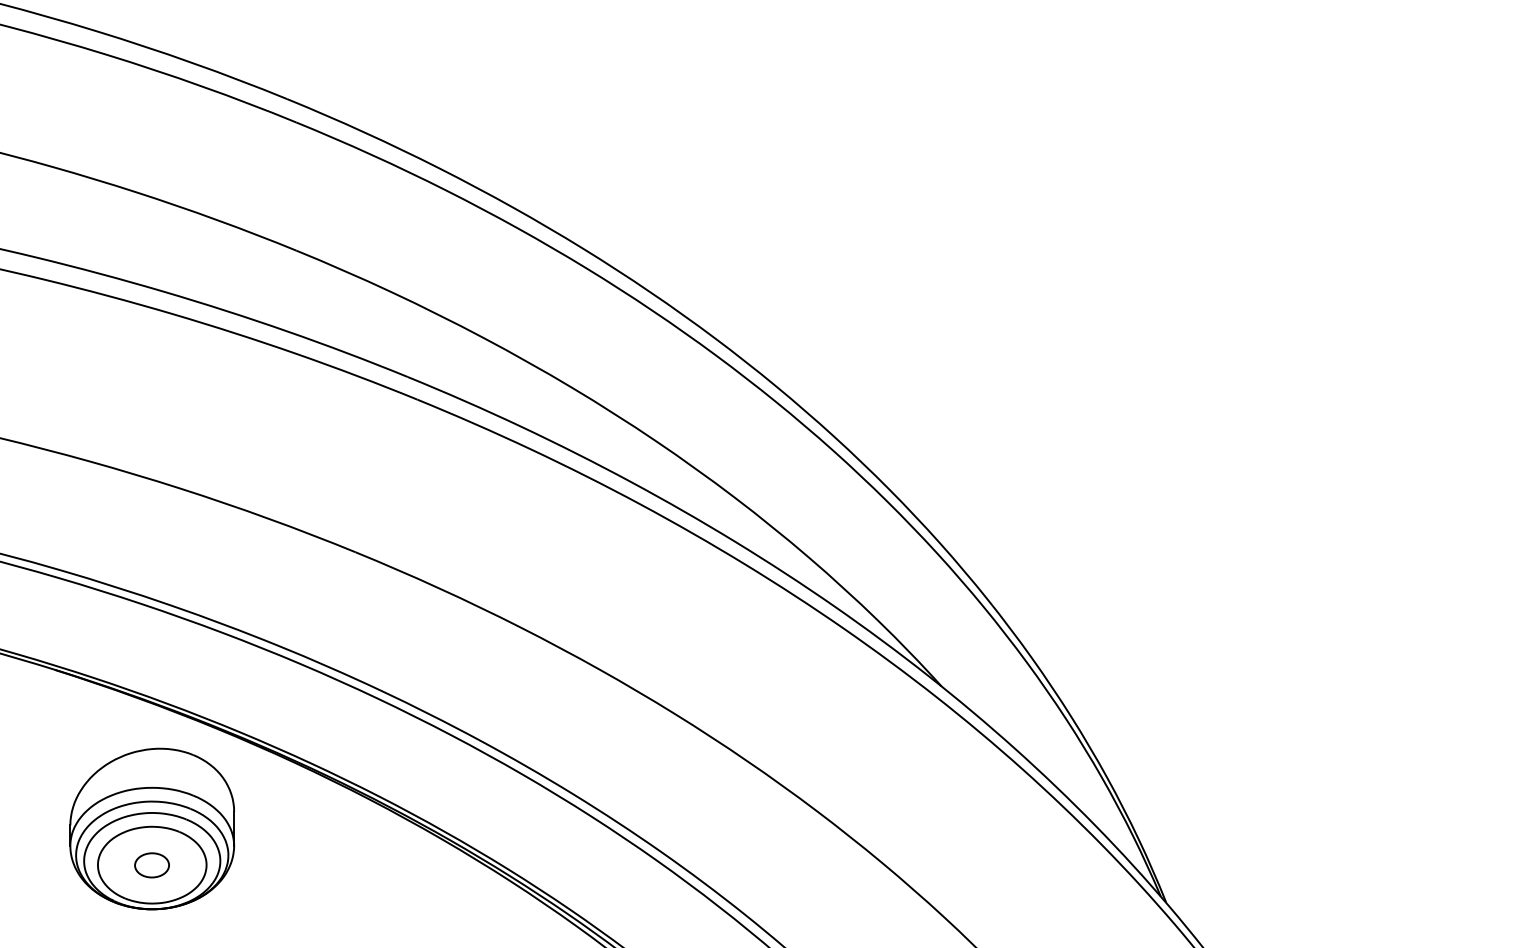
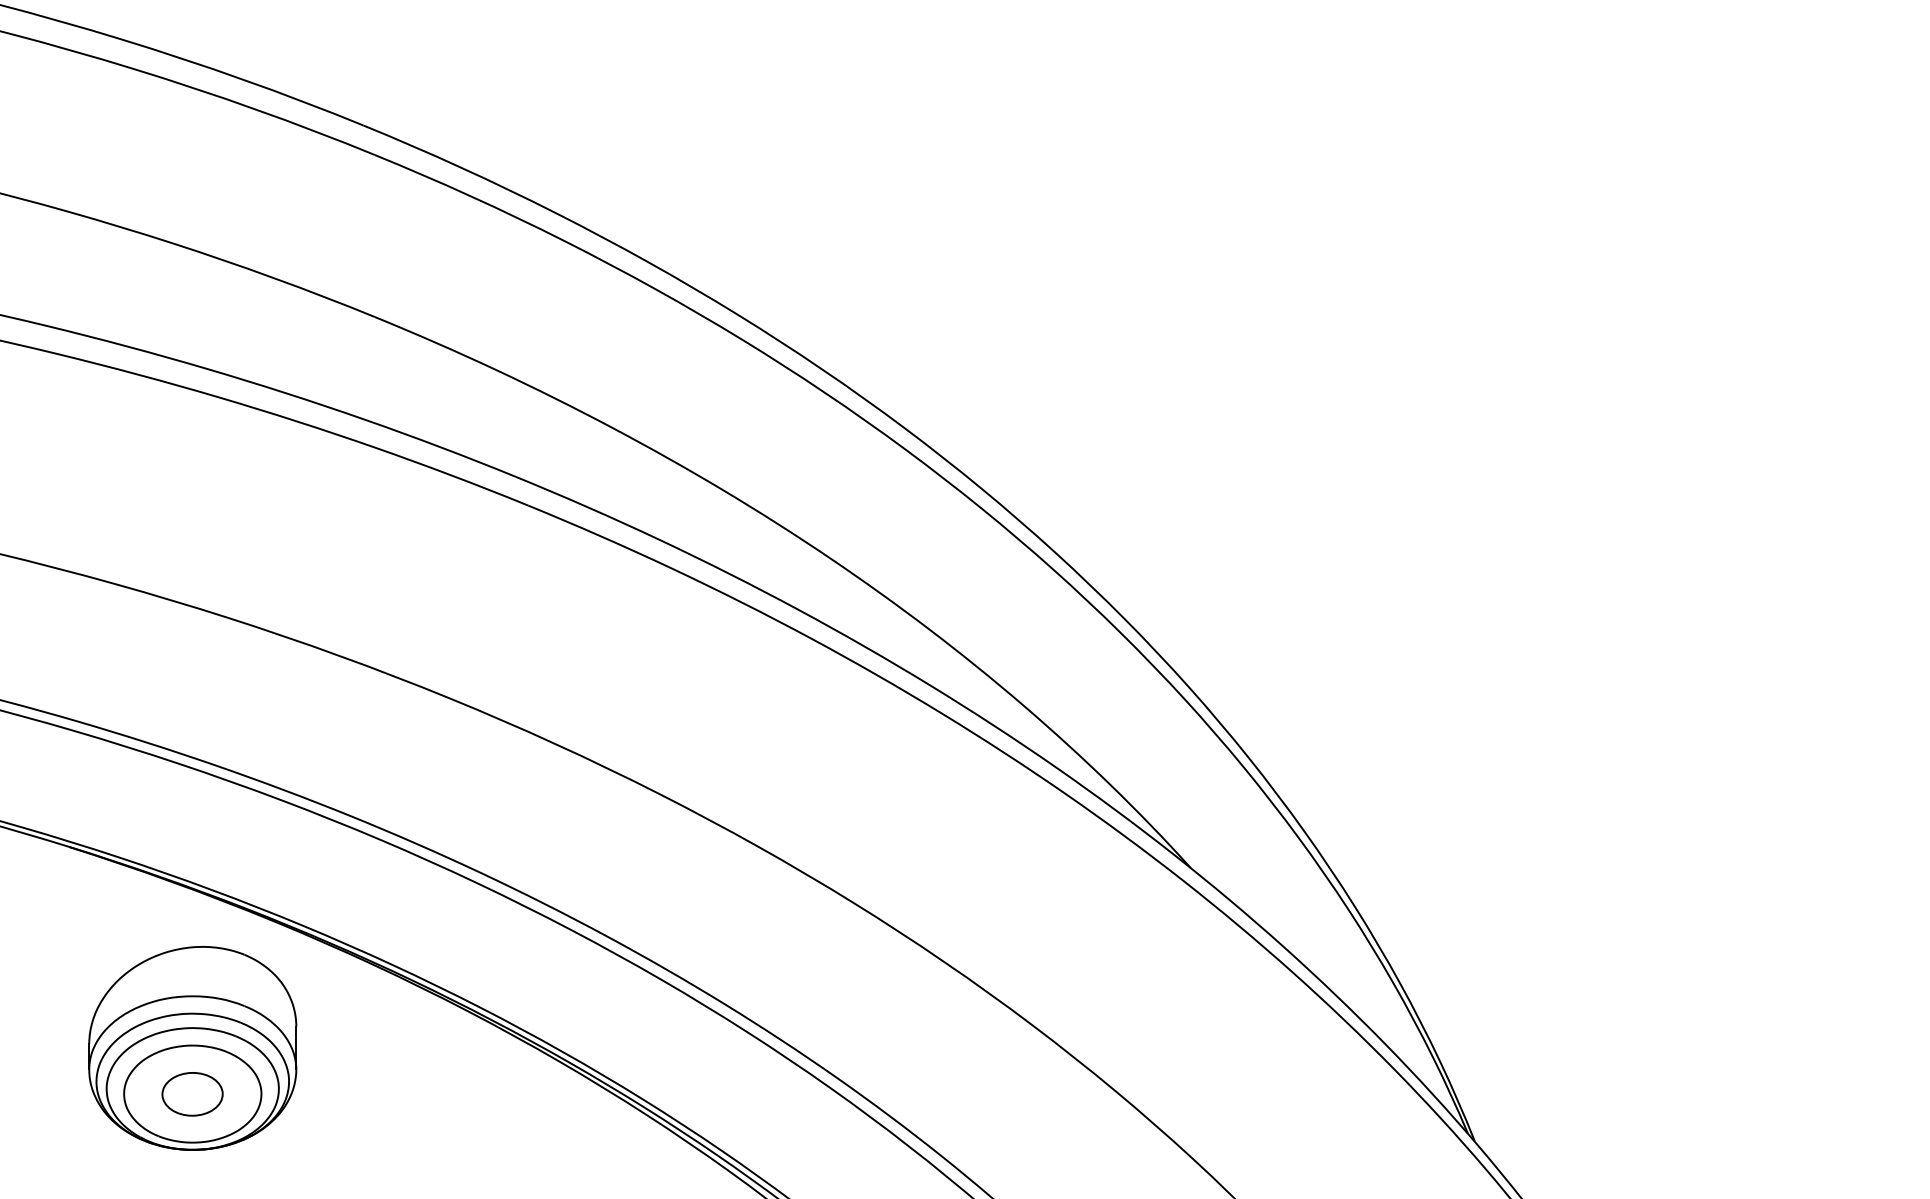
part: (151, 865) -> (191, 1094), size x1.4

